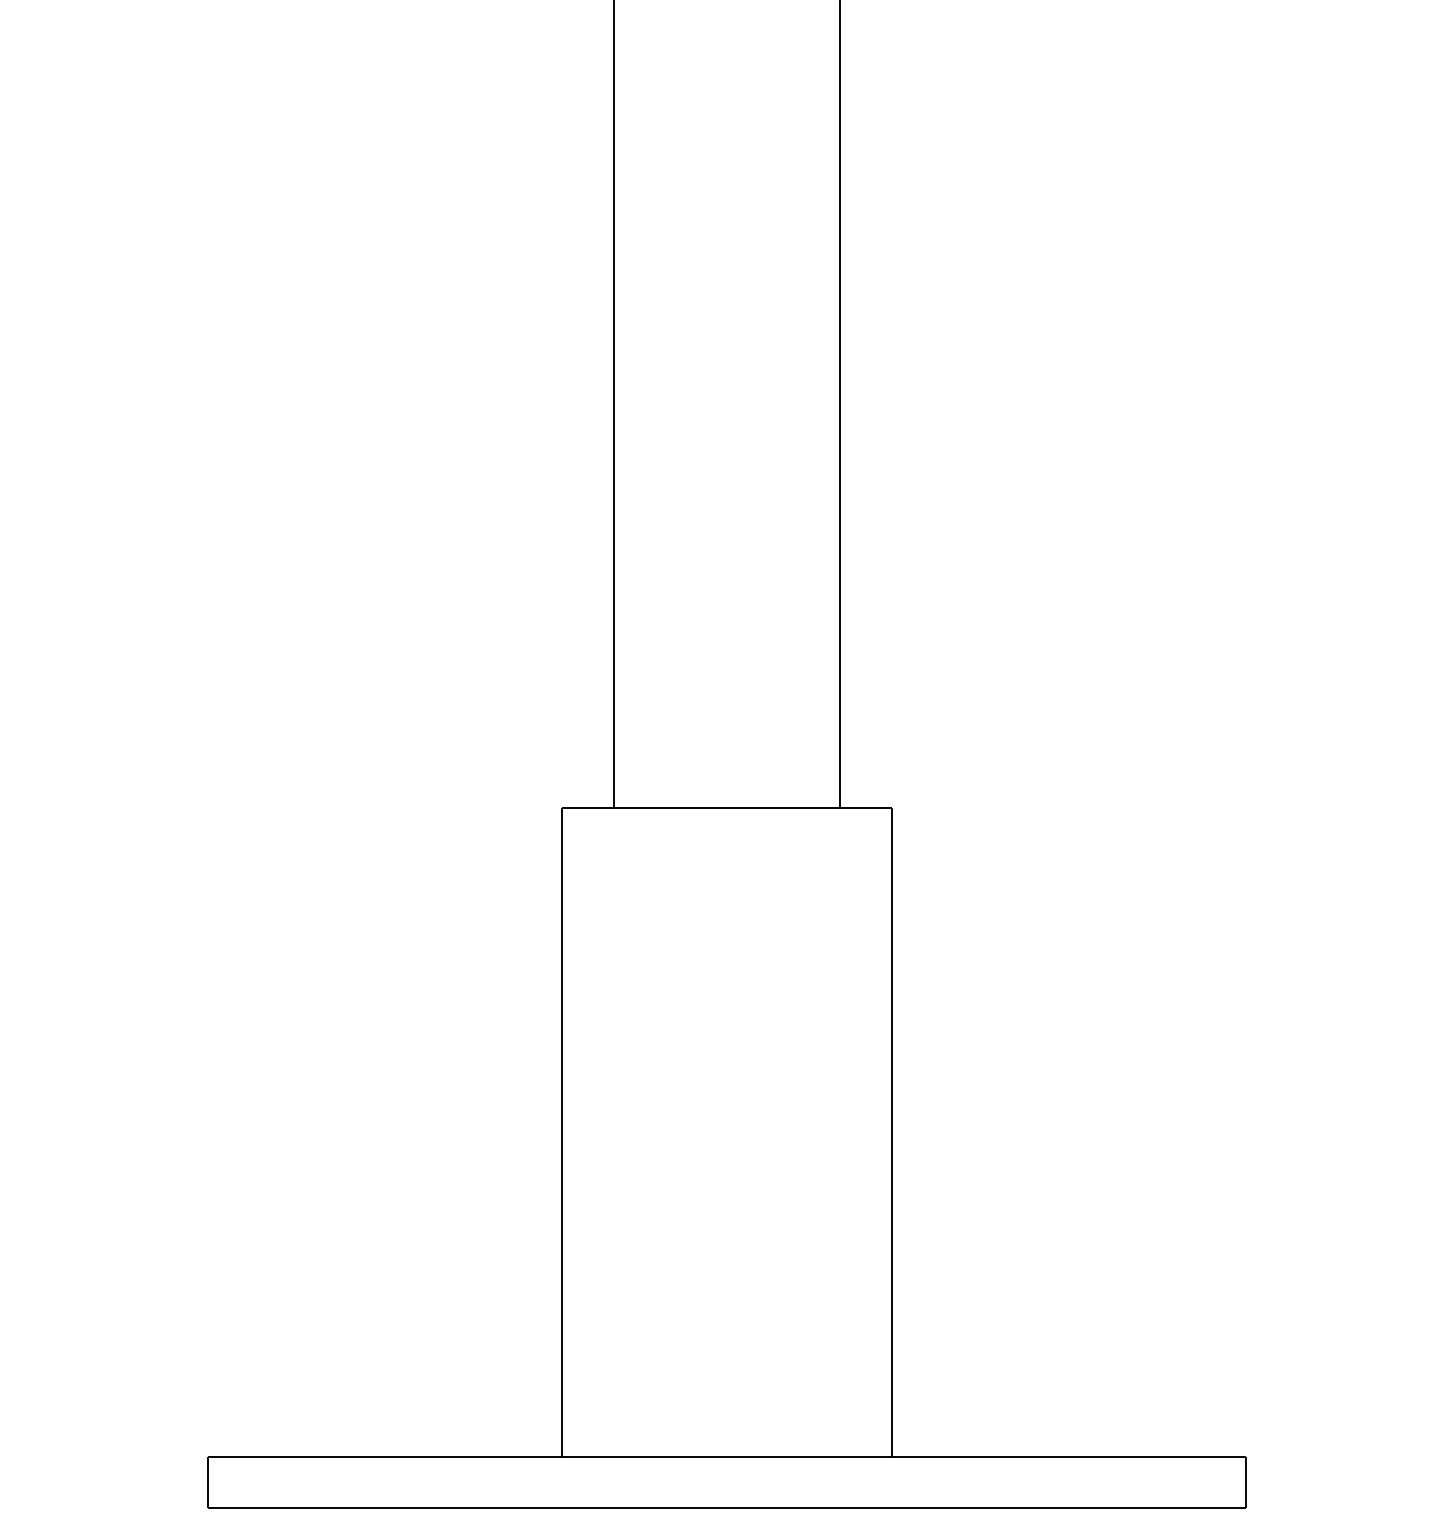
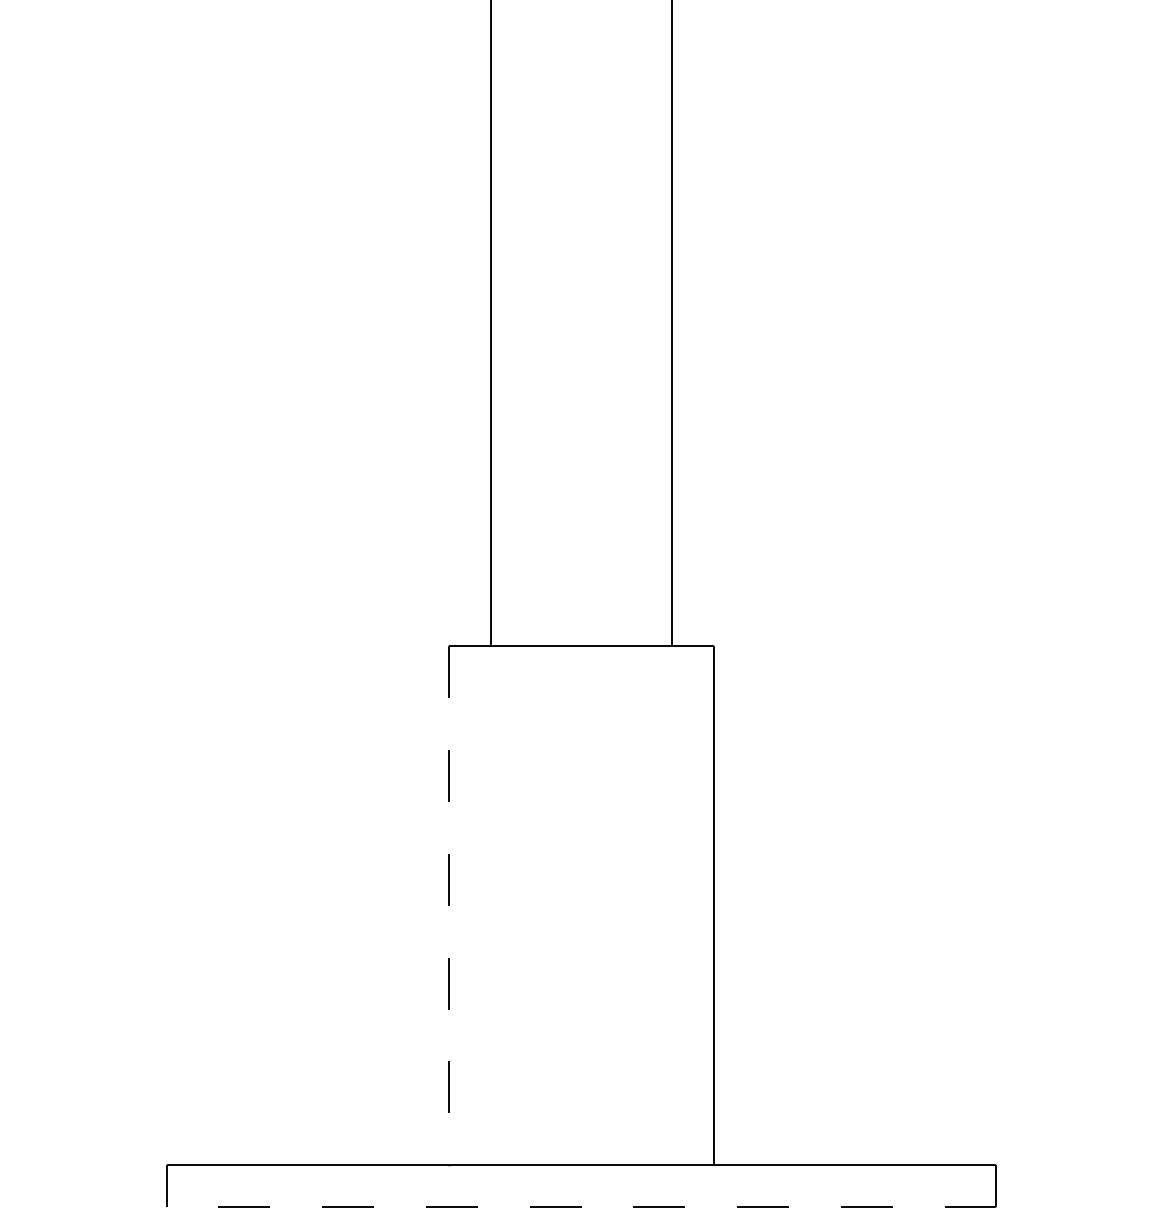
line: (561, 1133) -> (449, 906), solid -> dashed
line: (727, 1508) -> (581, 1206), solid -> dashed

